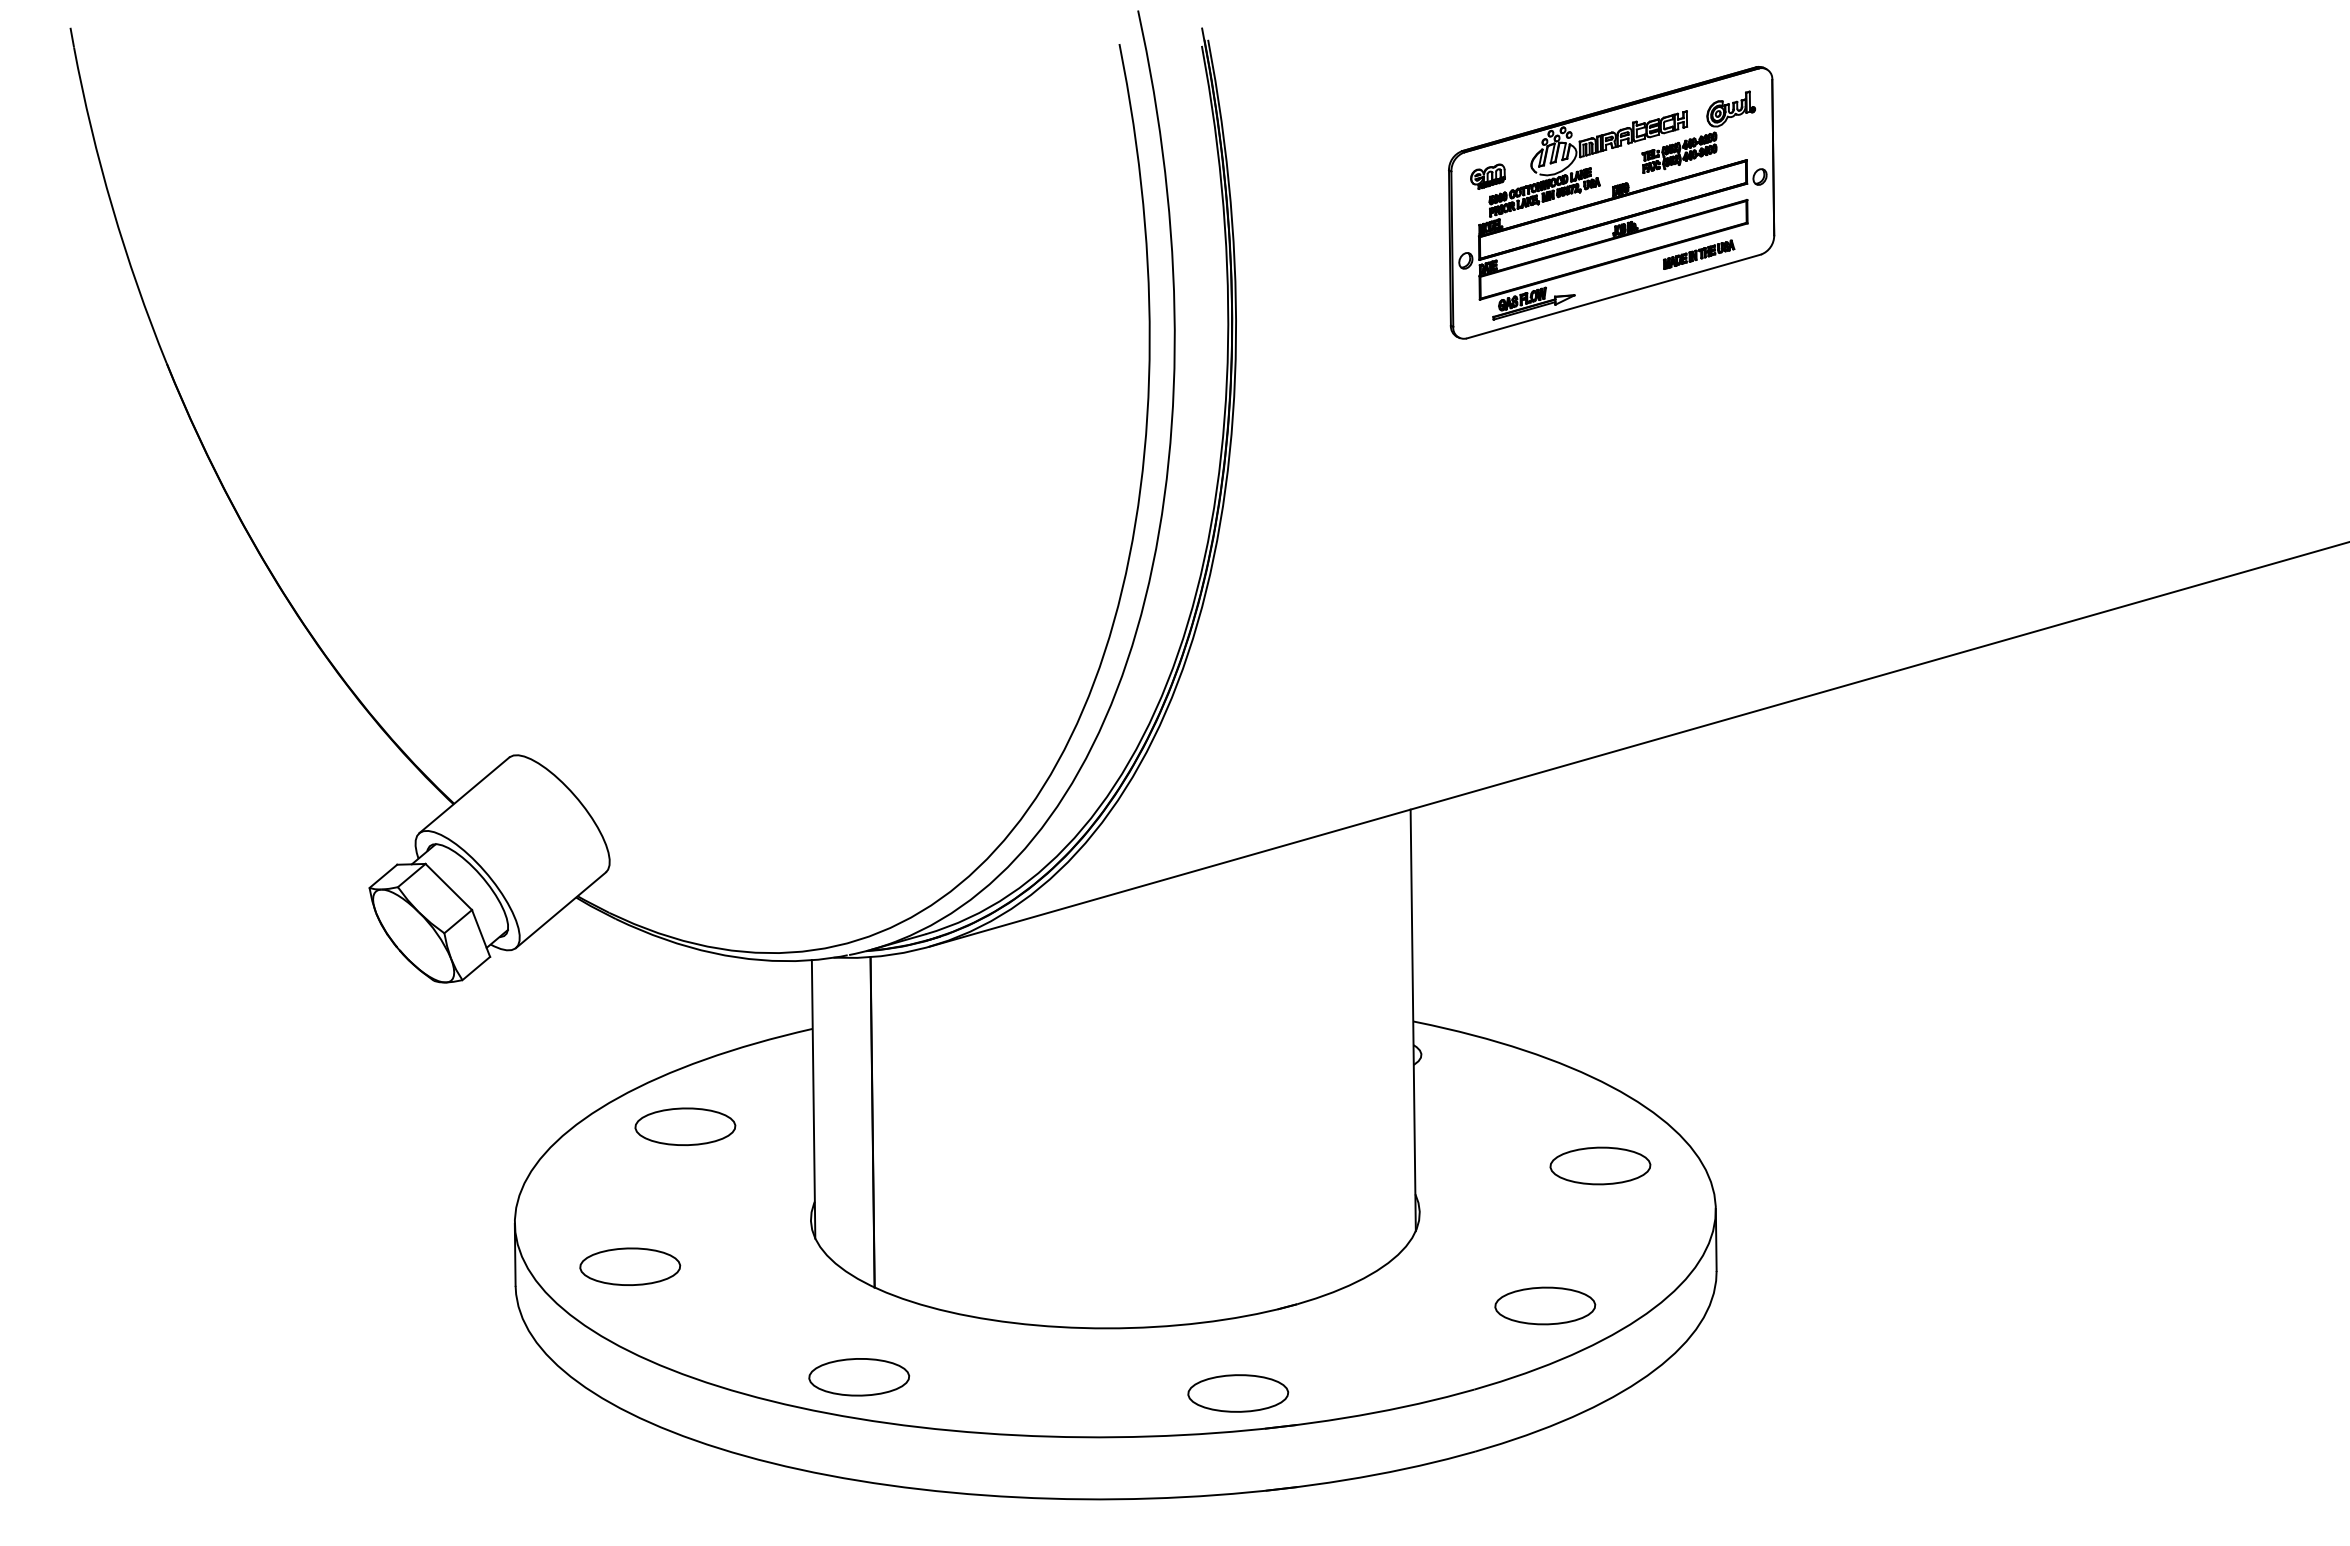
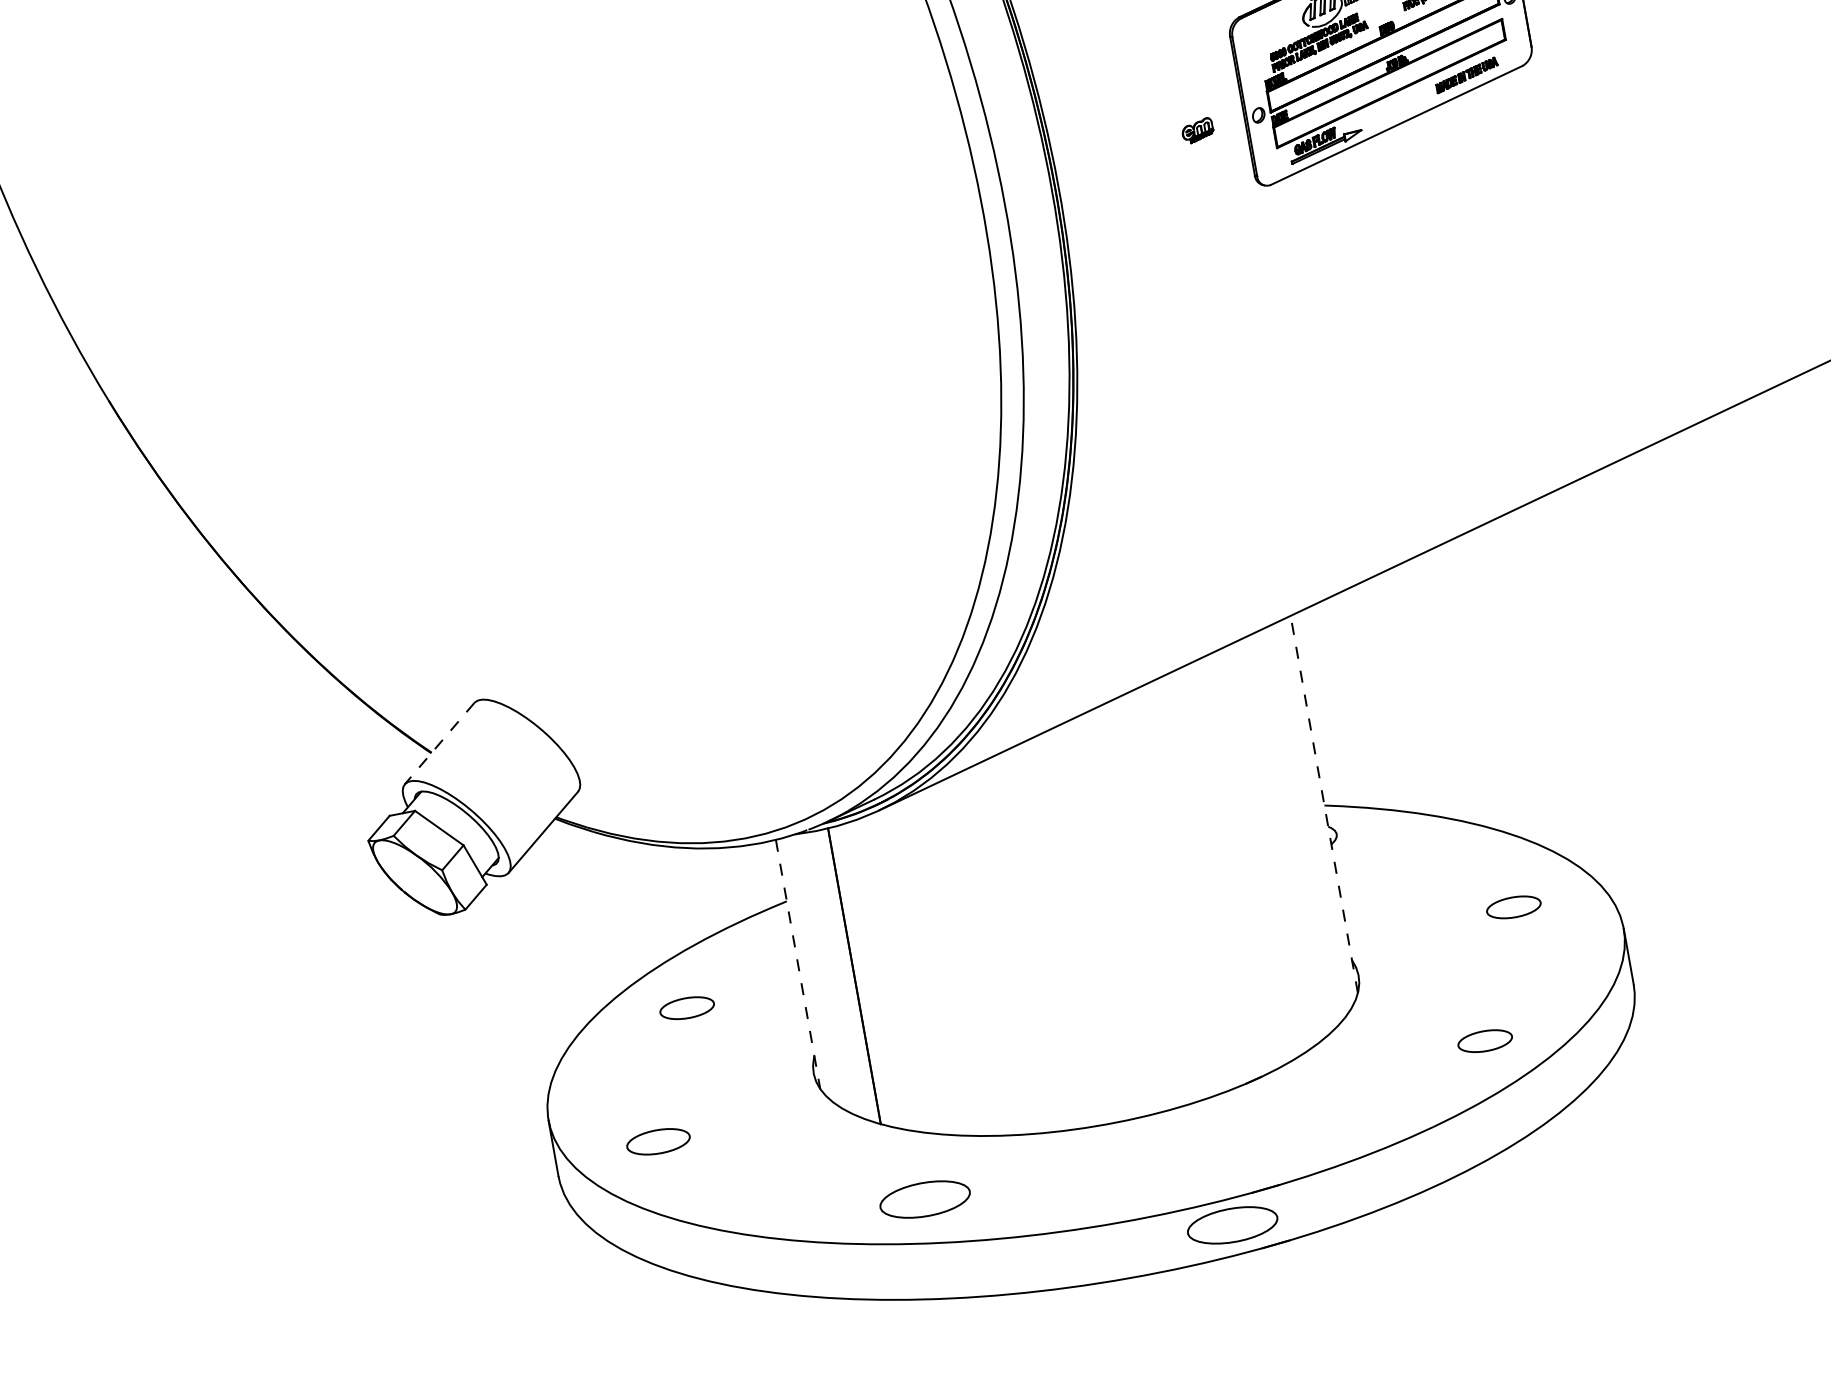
part: (1487, 176) -> (1197, 130), moved
line: (464, 795) -> (439, 743), solid -> dashed
line: (1413, 1020) -> (1324, 804), solid -> dashed
line: (813, 1099) -> (798, 964), solid -> dashed
part: (685, 1126) -> (687, 1007), size x0.6
part: (1600, 1165) -> (1513, 906), size x0.6
part: (630, 1266) -> (658, 1141), size x0.7
part: (1545, 1305) -> (1485, 1040), size x0.6
part: (859, 1377) -> (925, 1199), moved
part: (1238, 1393) -> (1232, 1225), moved

